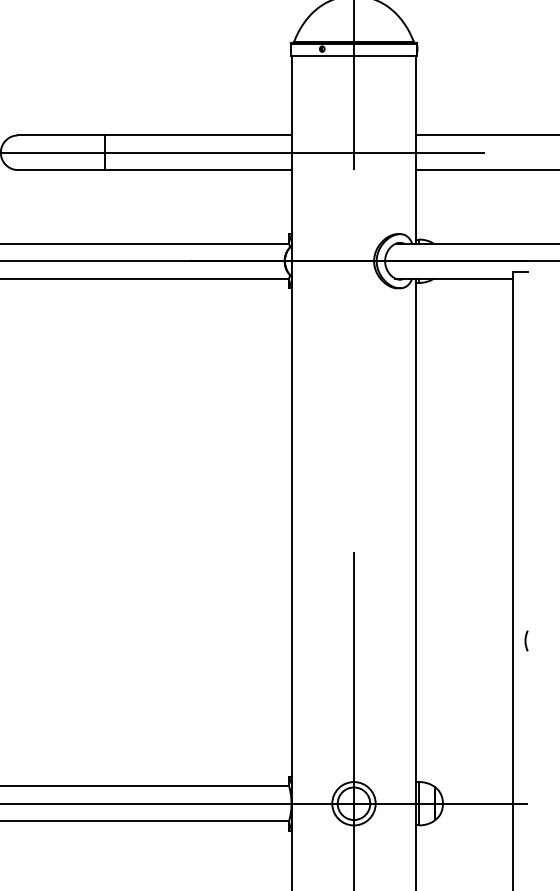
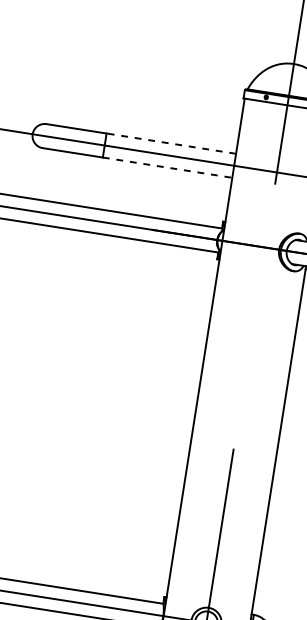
line: (198, 135) -> (171, 143), solid -> dashed
line: (198, 170) -> (167, 167), solid -> dashed

